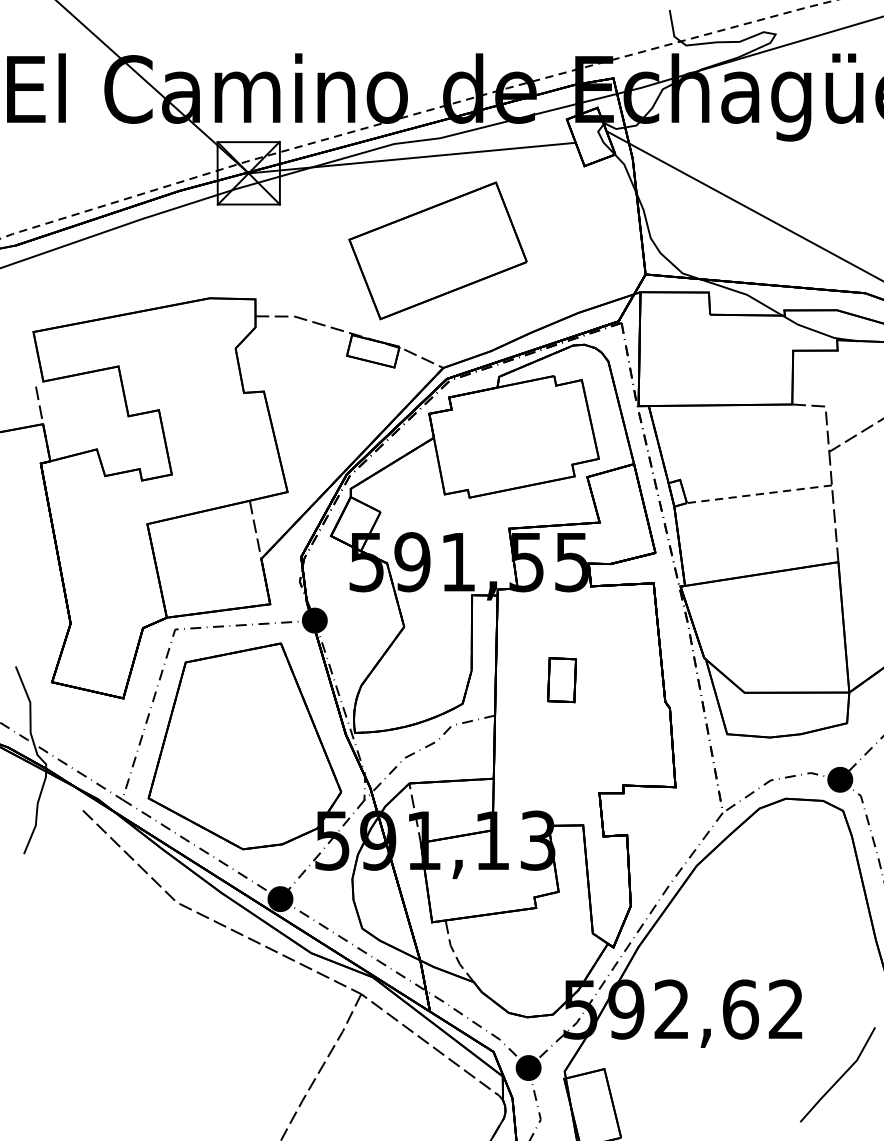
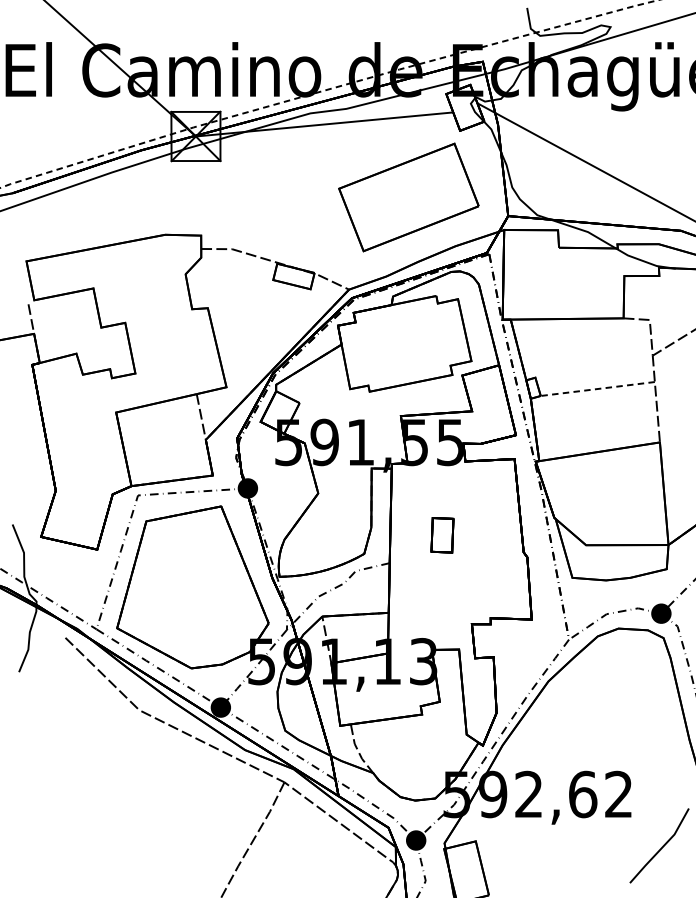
part: (437, 250) -> (408, 197), moved

